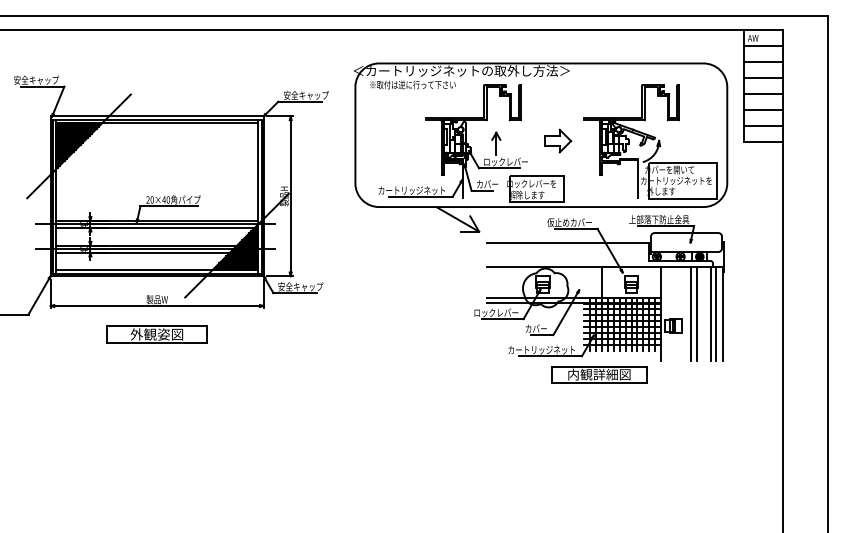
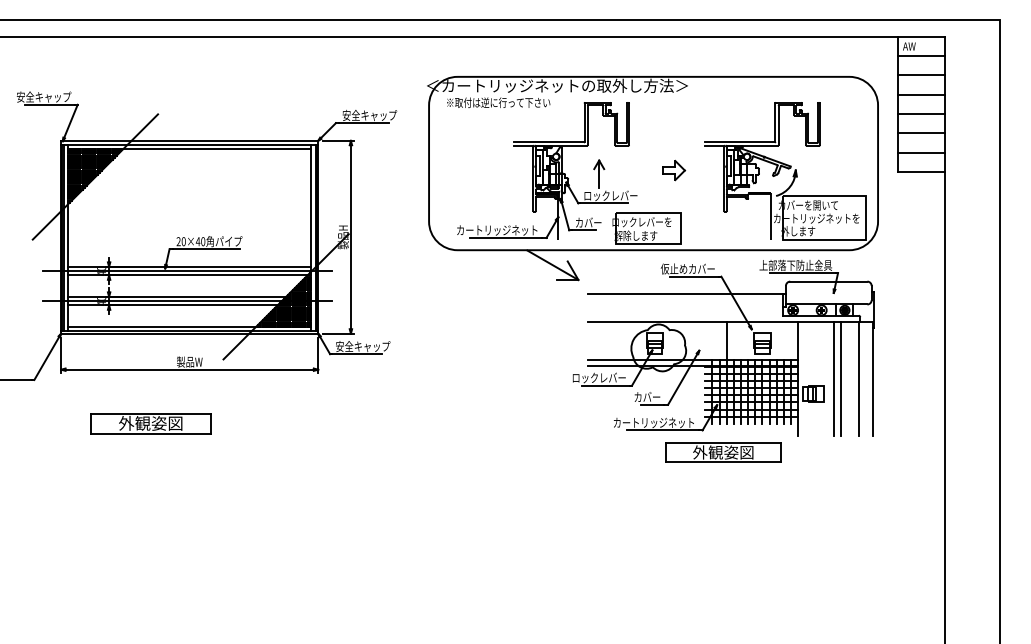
part: (558, 140) -> (674, 169), size x0.7
line: (716, 313) -> (865, 378), removed
part: (156, 334) -> (150, 423), moved
text: (599, 374) -> (723, 452), 内観詳細図 -> 外観姿図

